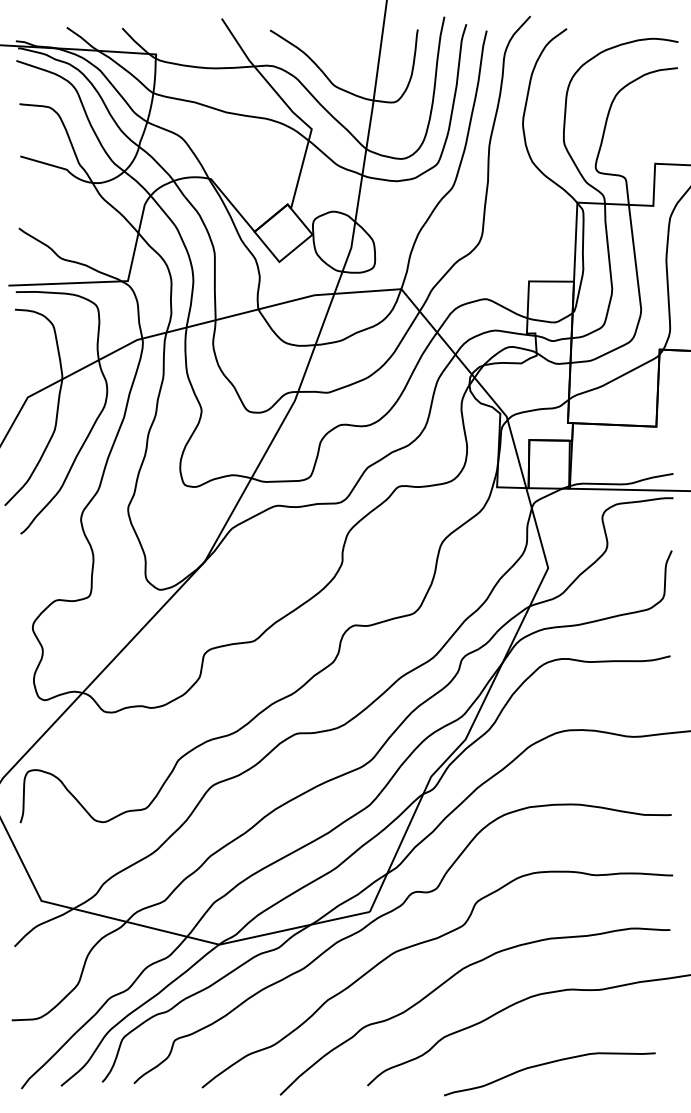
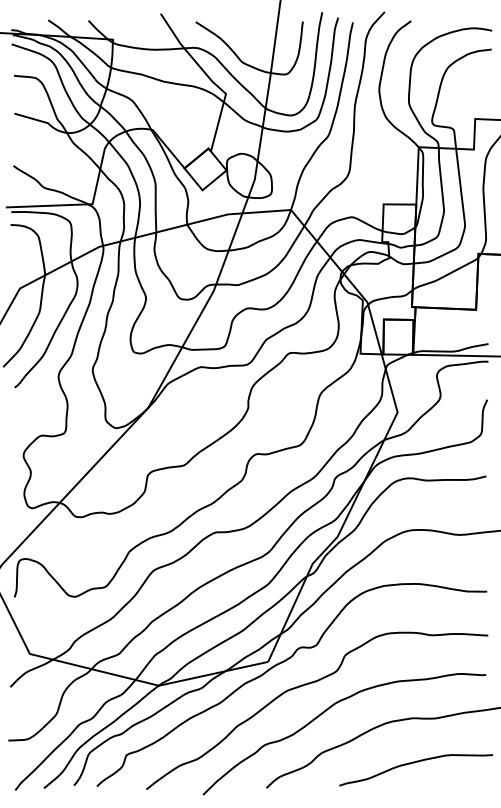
curve: (547, 1064) -> (414, 763), moved

